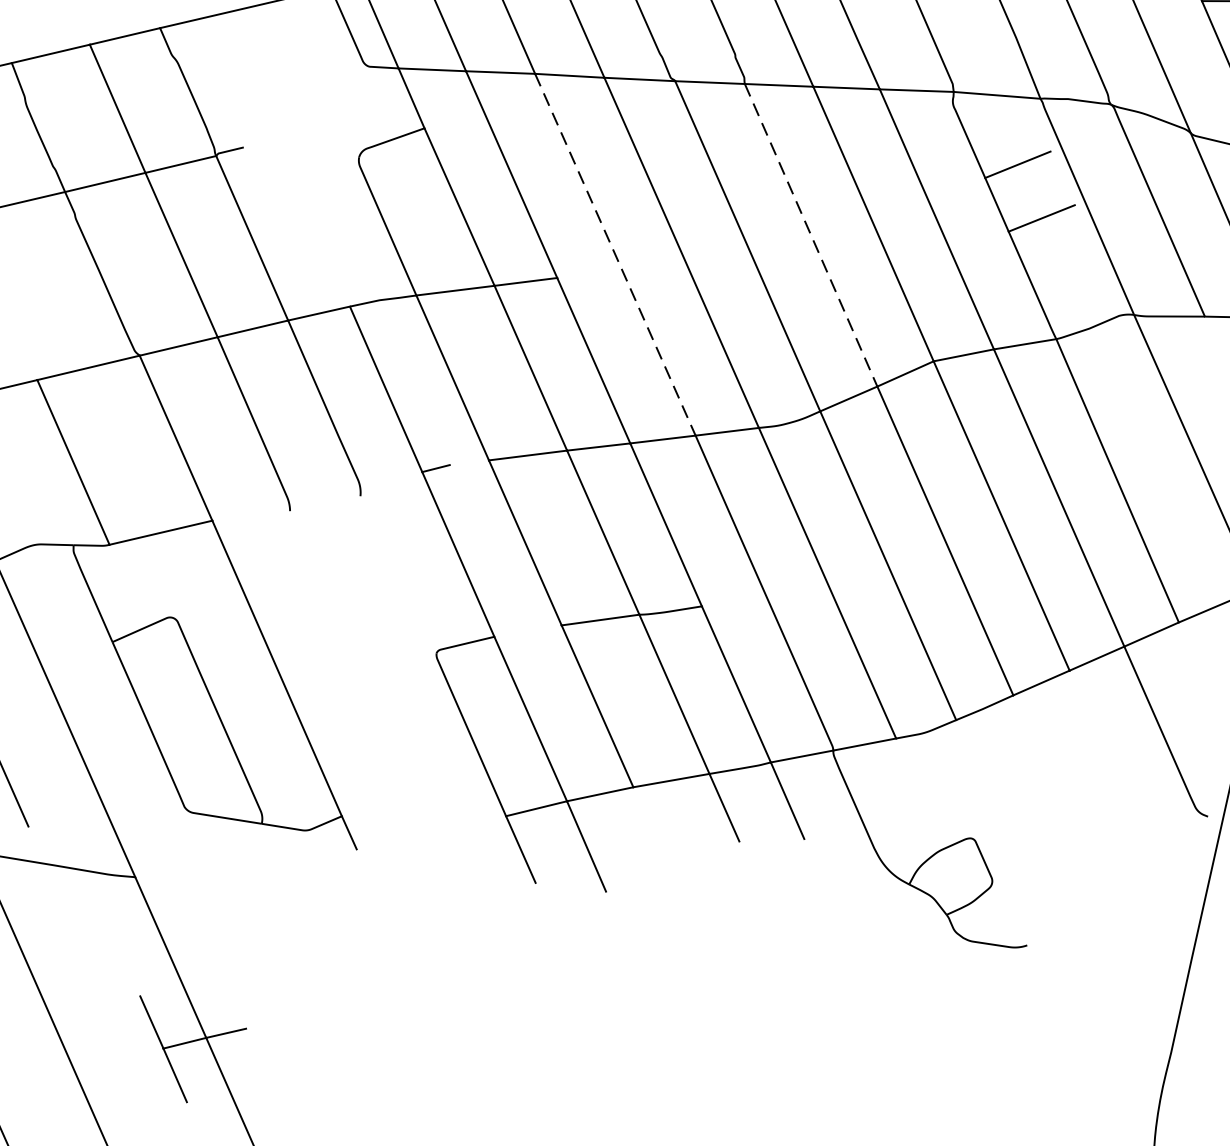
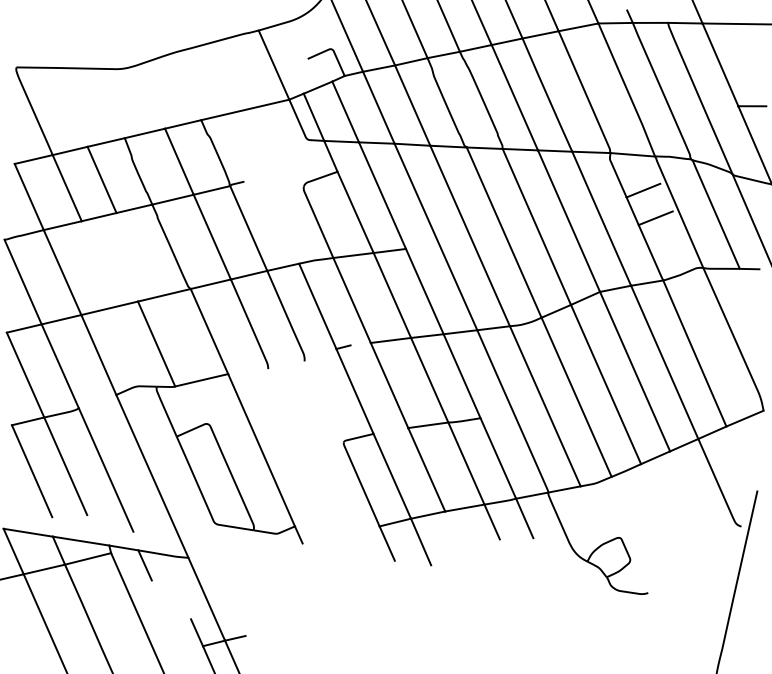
line: (812, 236) -> (537, 227), dashed -> solid
line: (616, 255) -> (436, 237), dashed -> solid
line: (49, 892) -> (144, 565), added

